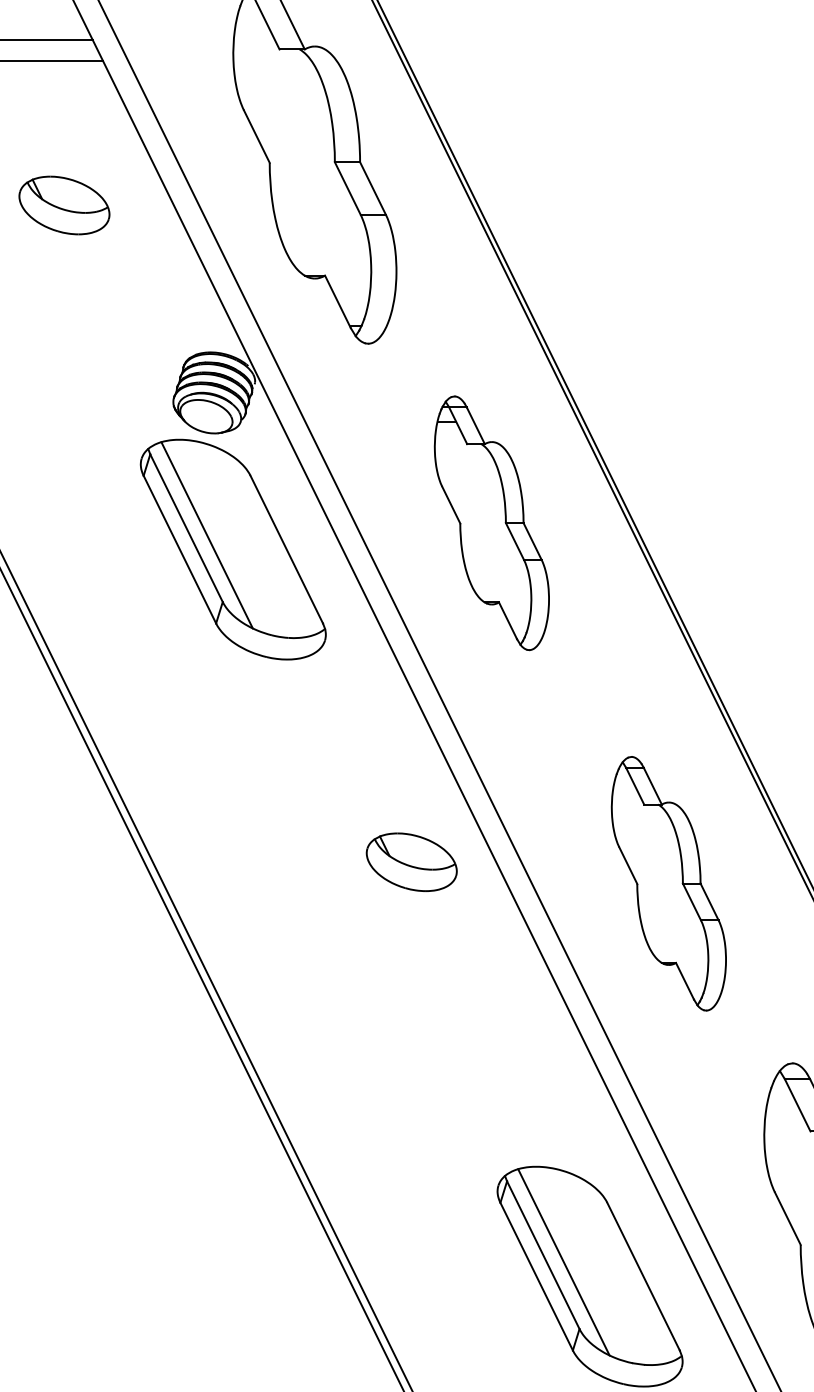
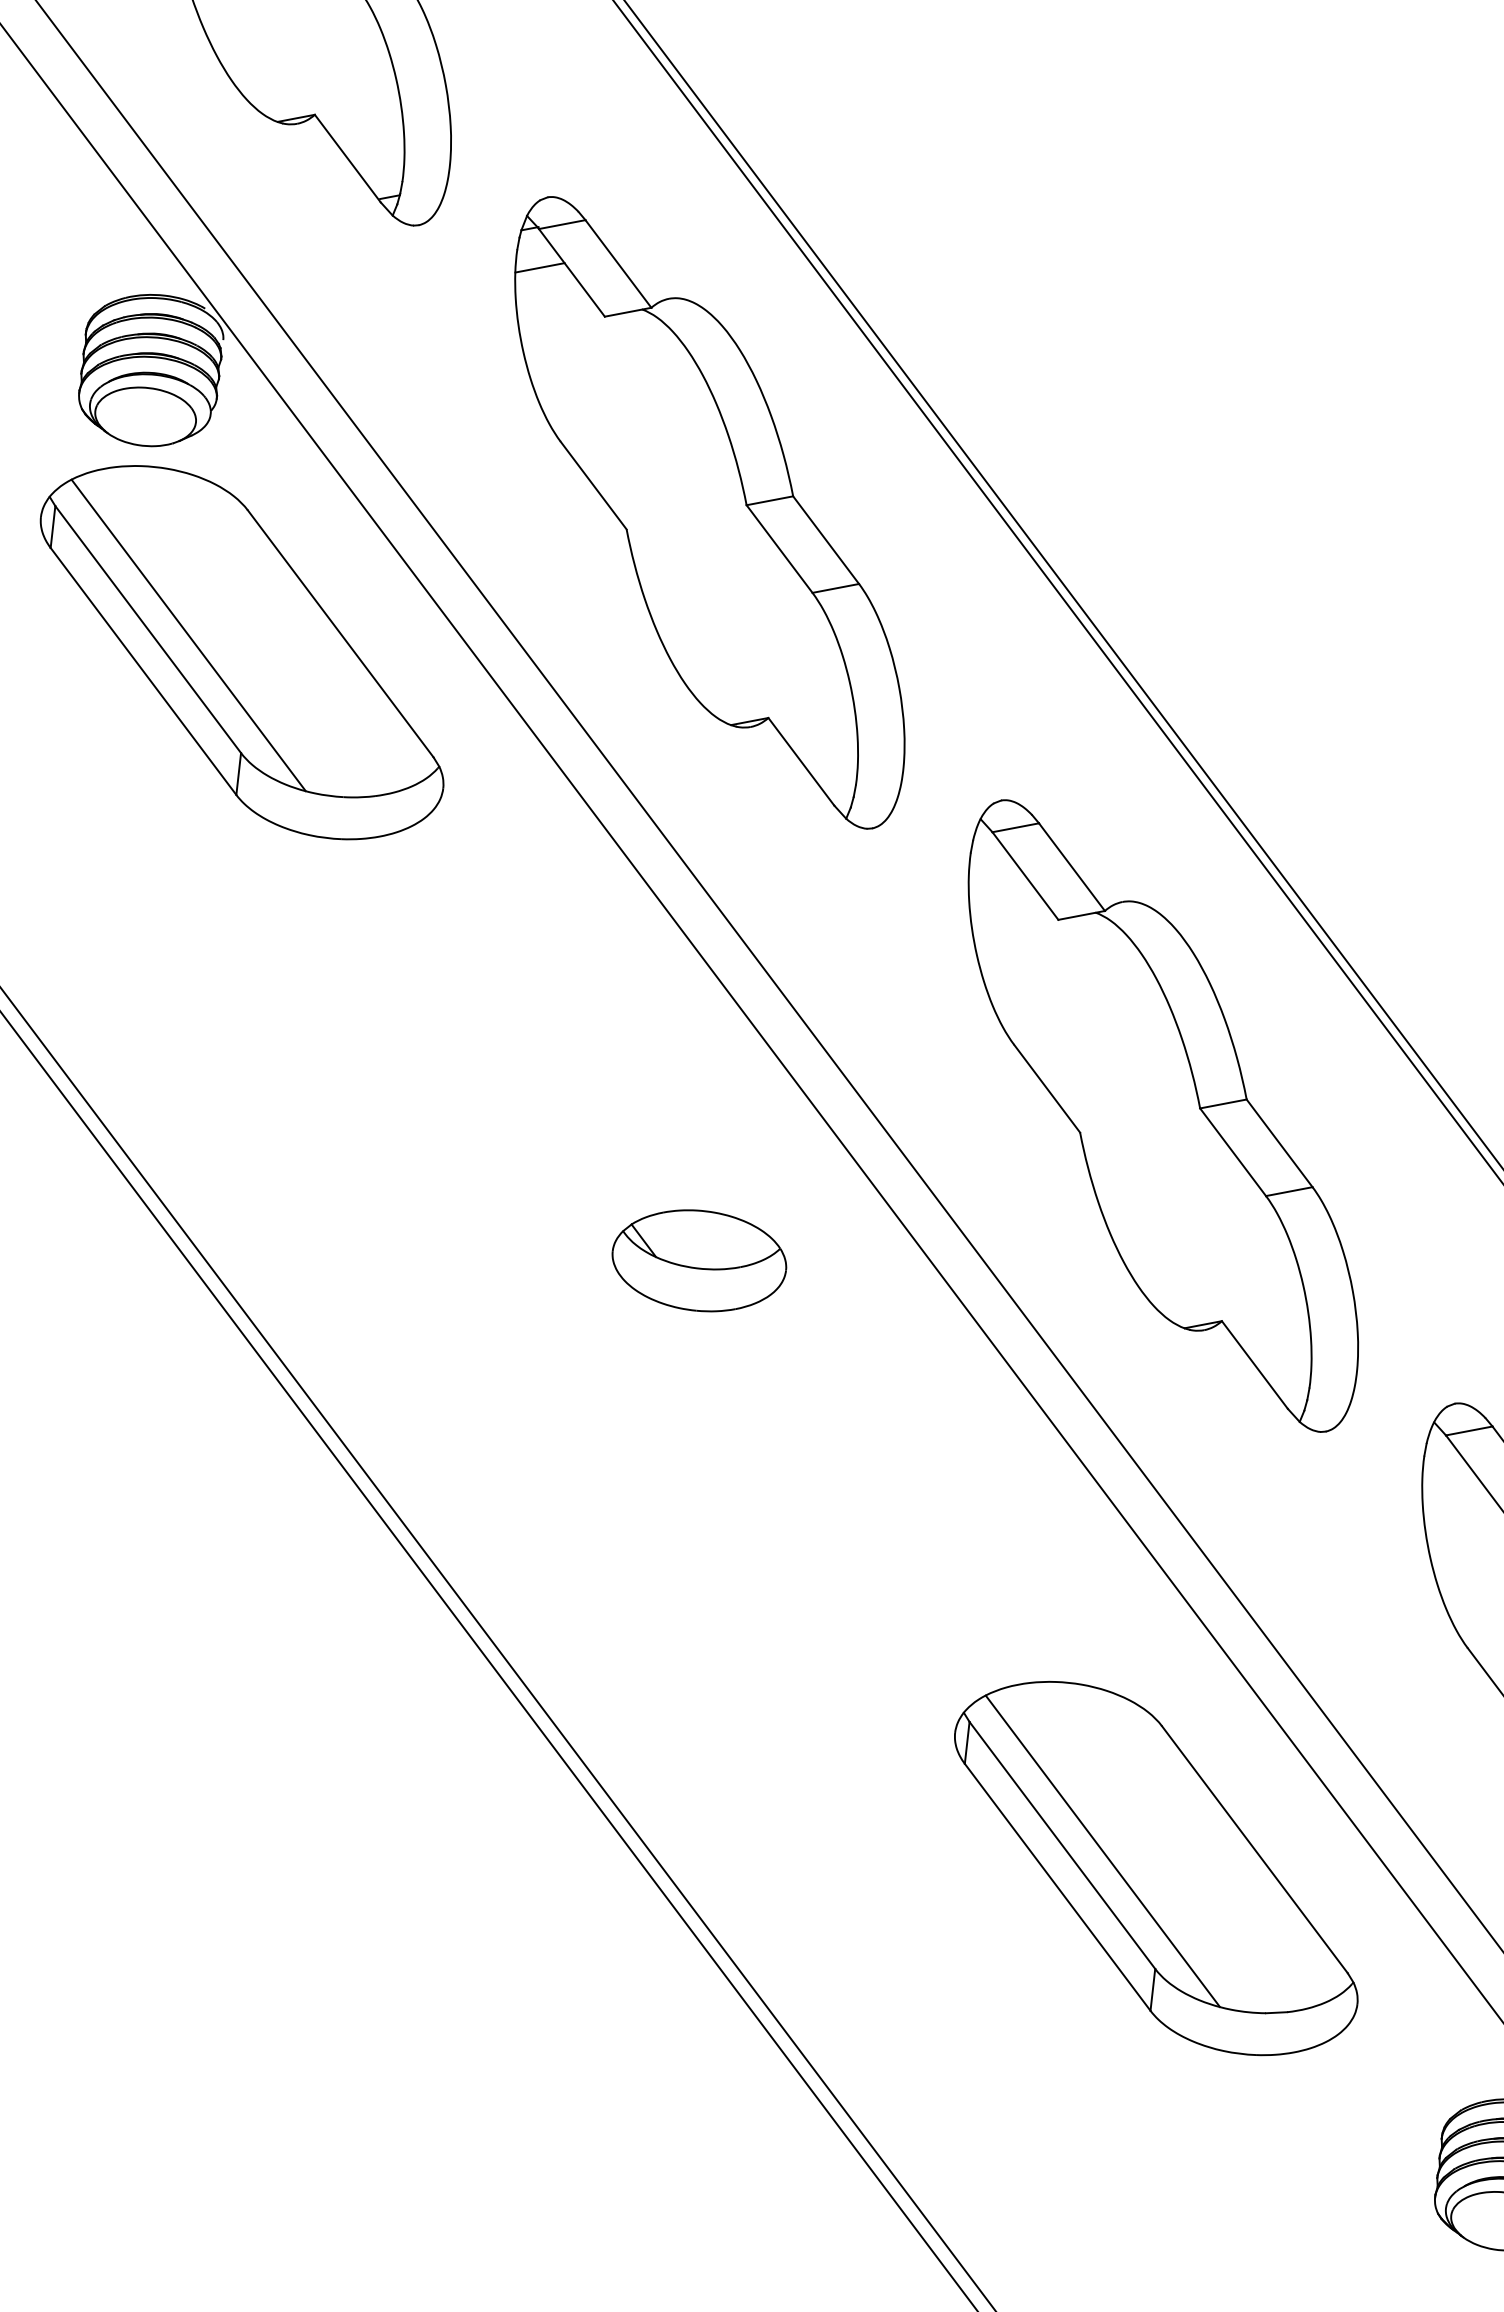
part: (491, 523) -> (709, 513), size x1.43
part: (411, 861) -> (698, 1259), moved
part: (668, 883) -> (1162, 1115), size x1.43

